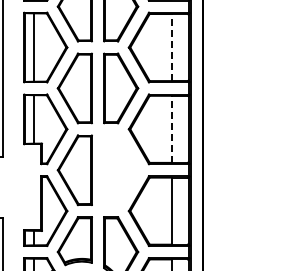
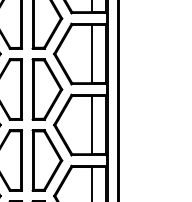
line: (172, 47) -> (91, 54), dashed -> solid
line: (172, 128) -> (91, 124), dashed -> solid
part: (121, 170) -> (47, 160), added

